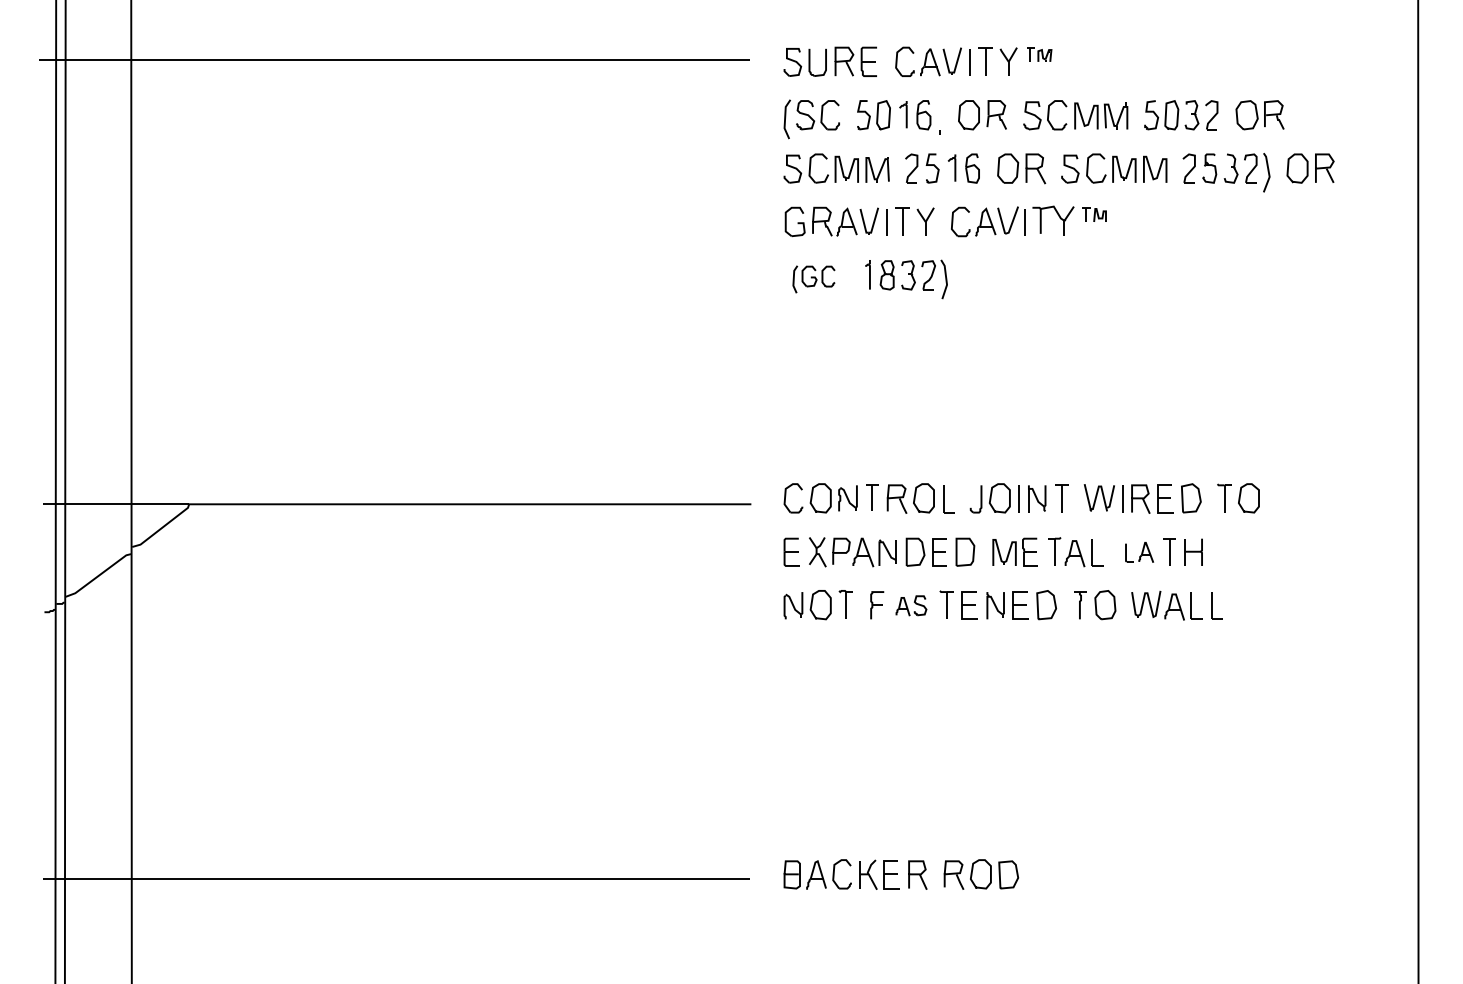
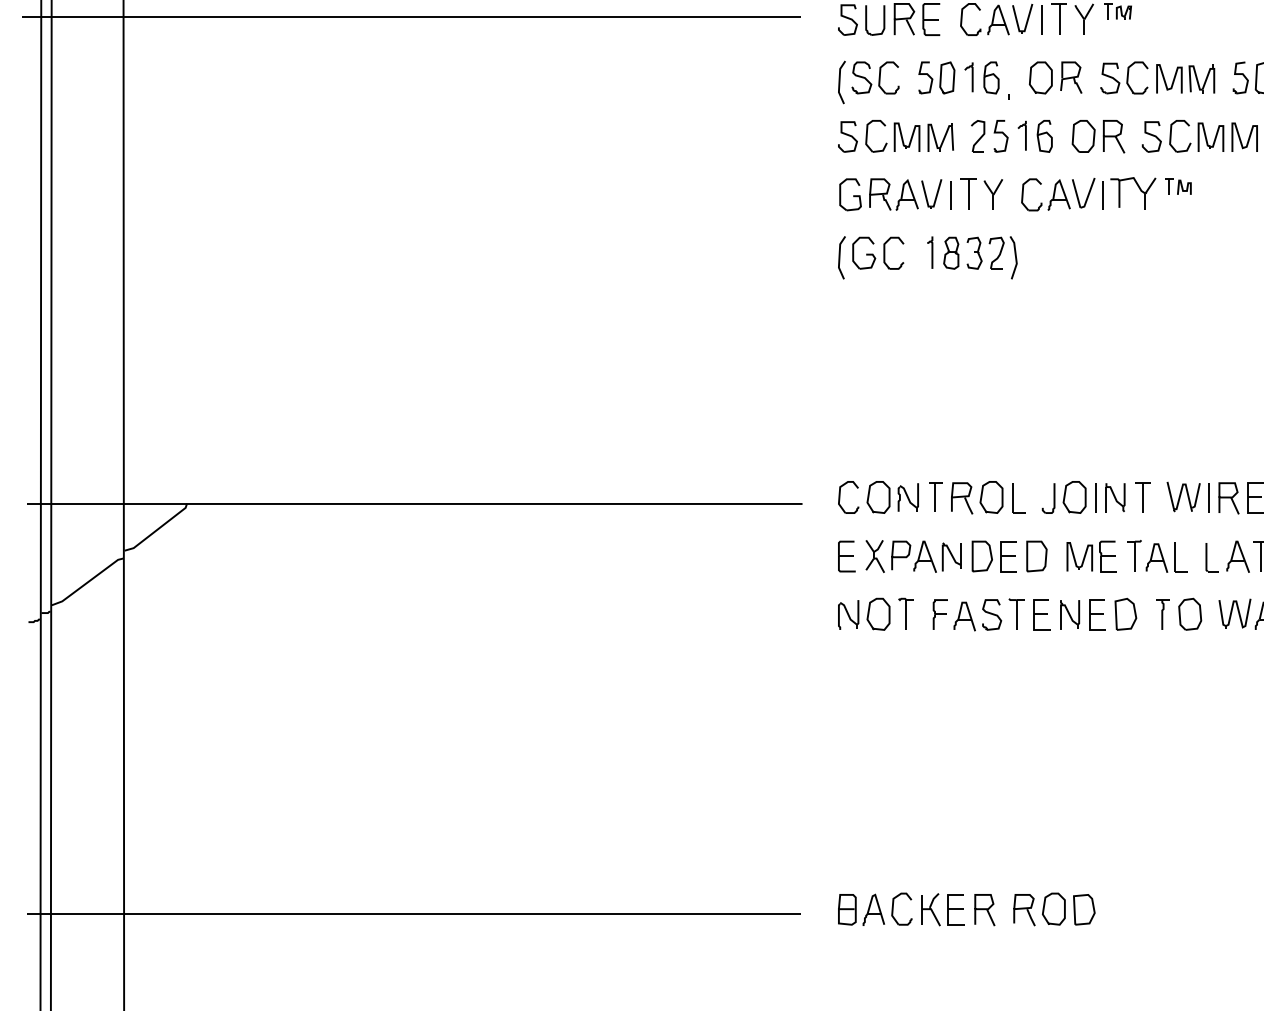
part: (813, 279) -> (870, 257), size x1.43
part: (1139, 552) -> (1227, 556), size x1.43
part: (911, 605) -> (977, 614), size x1.43

